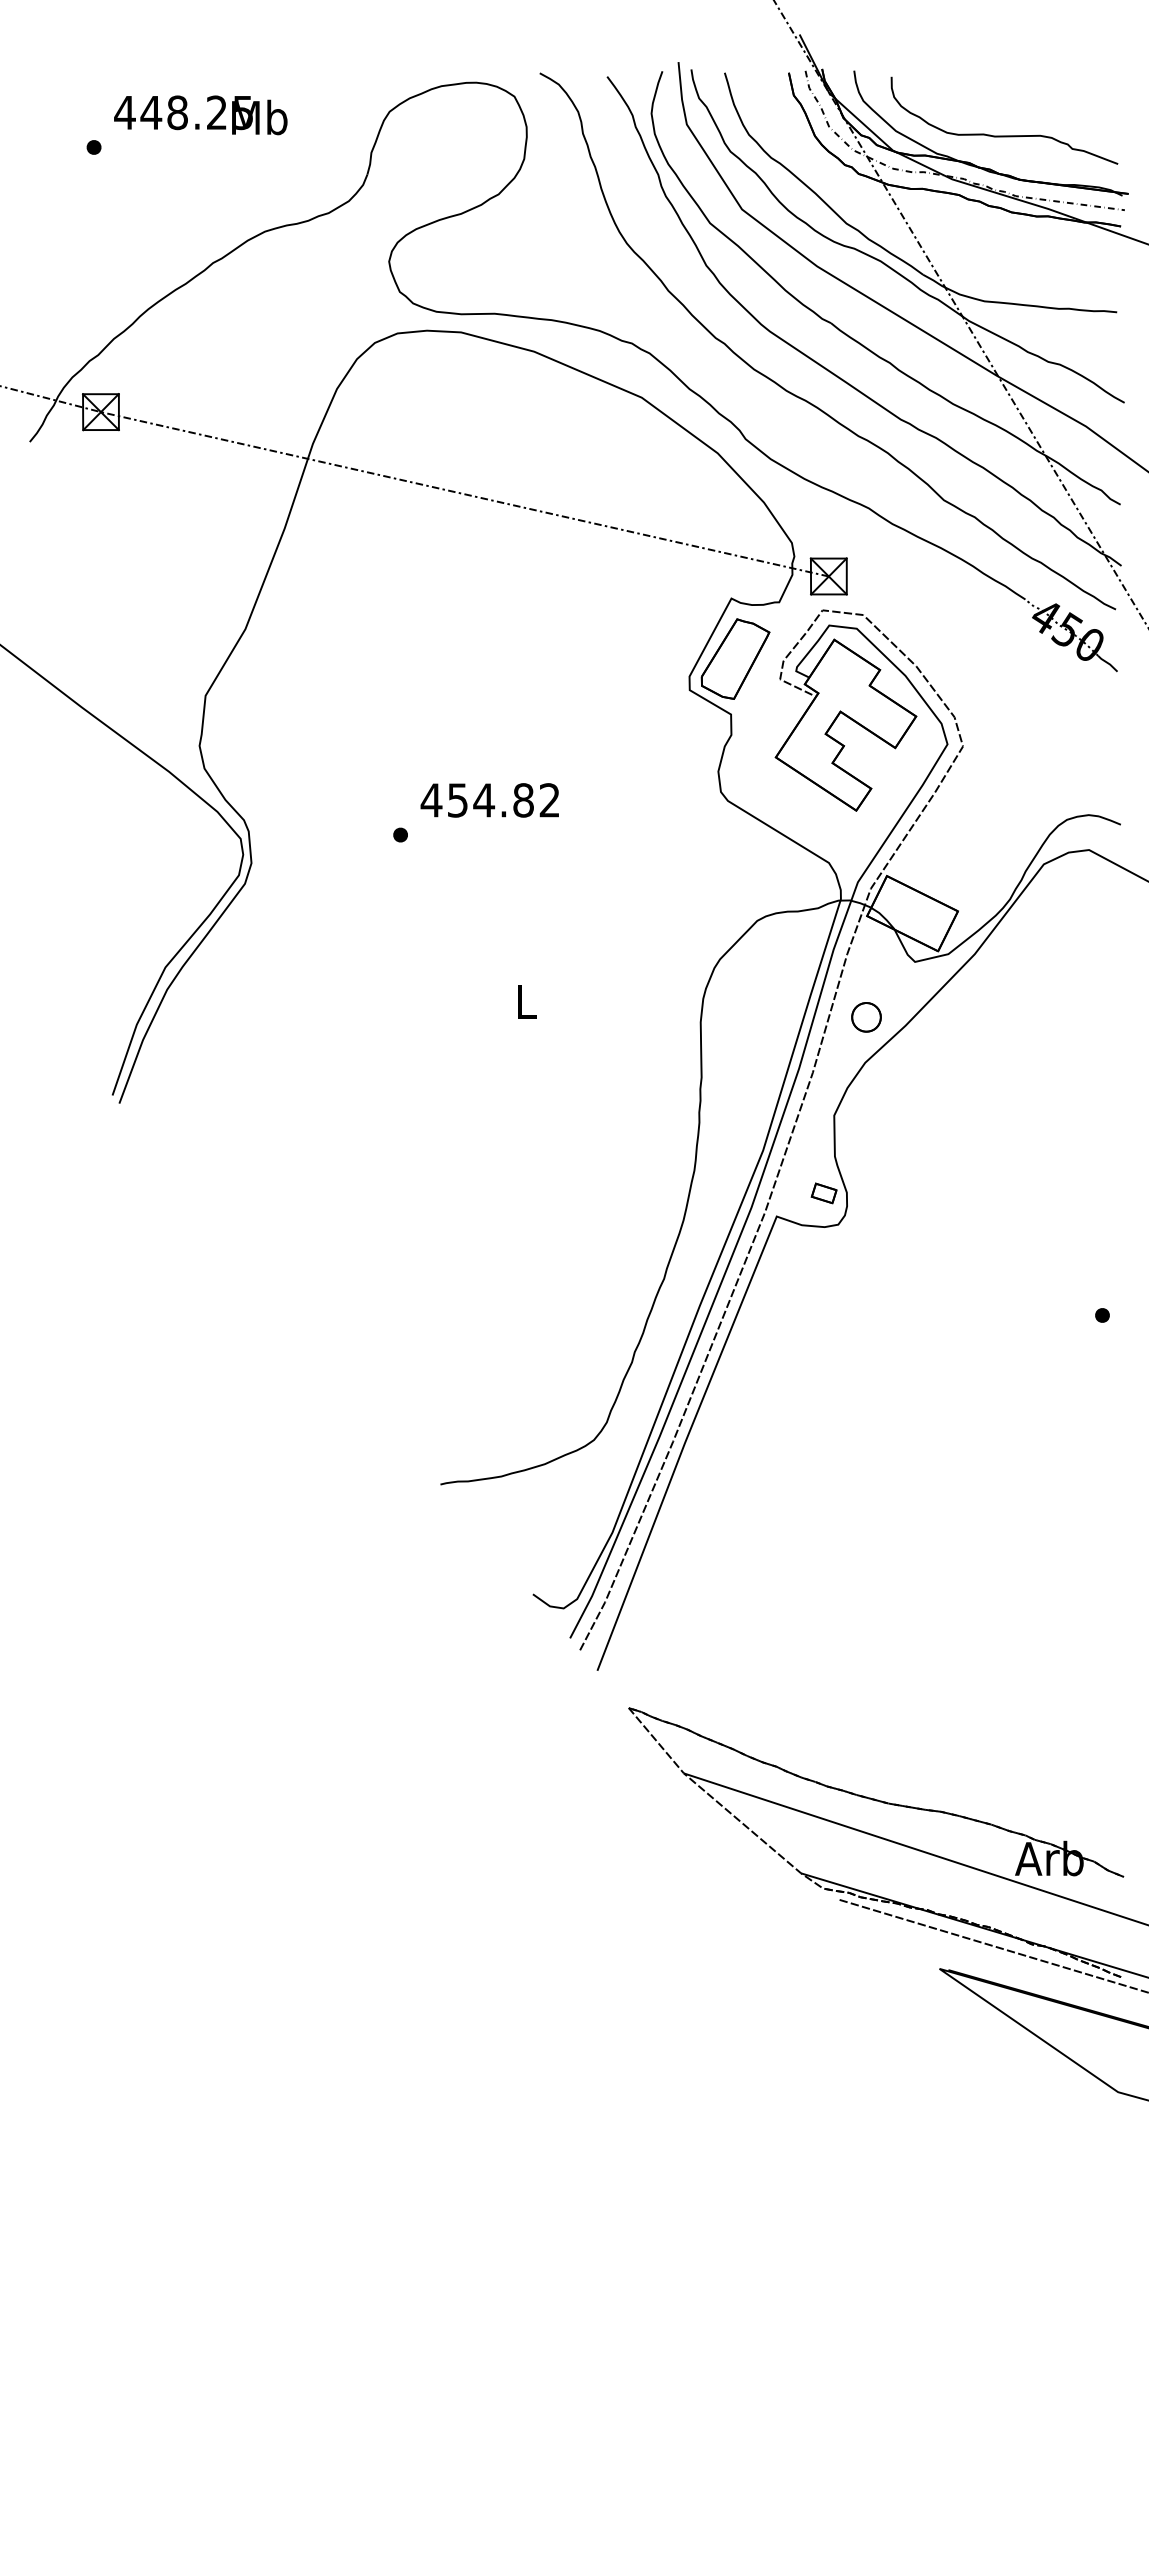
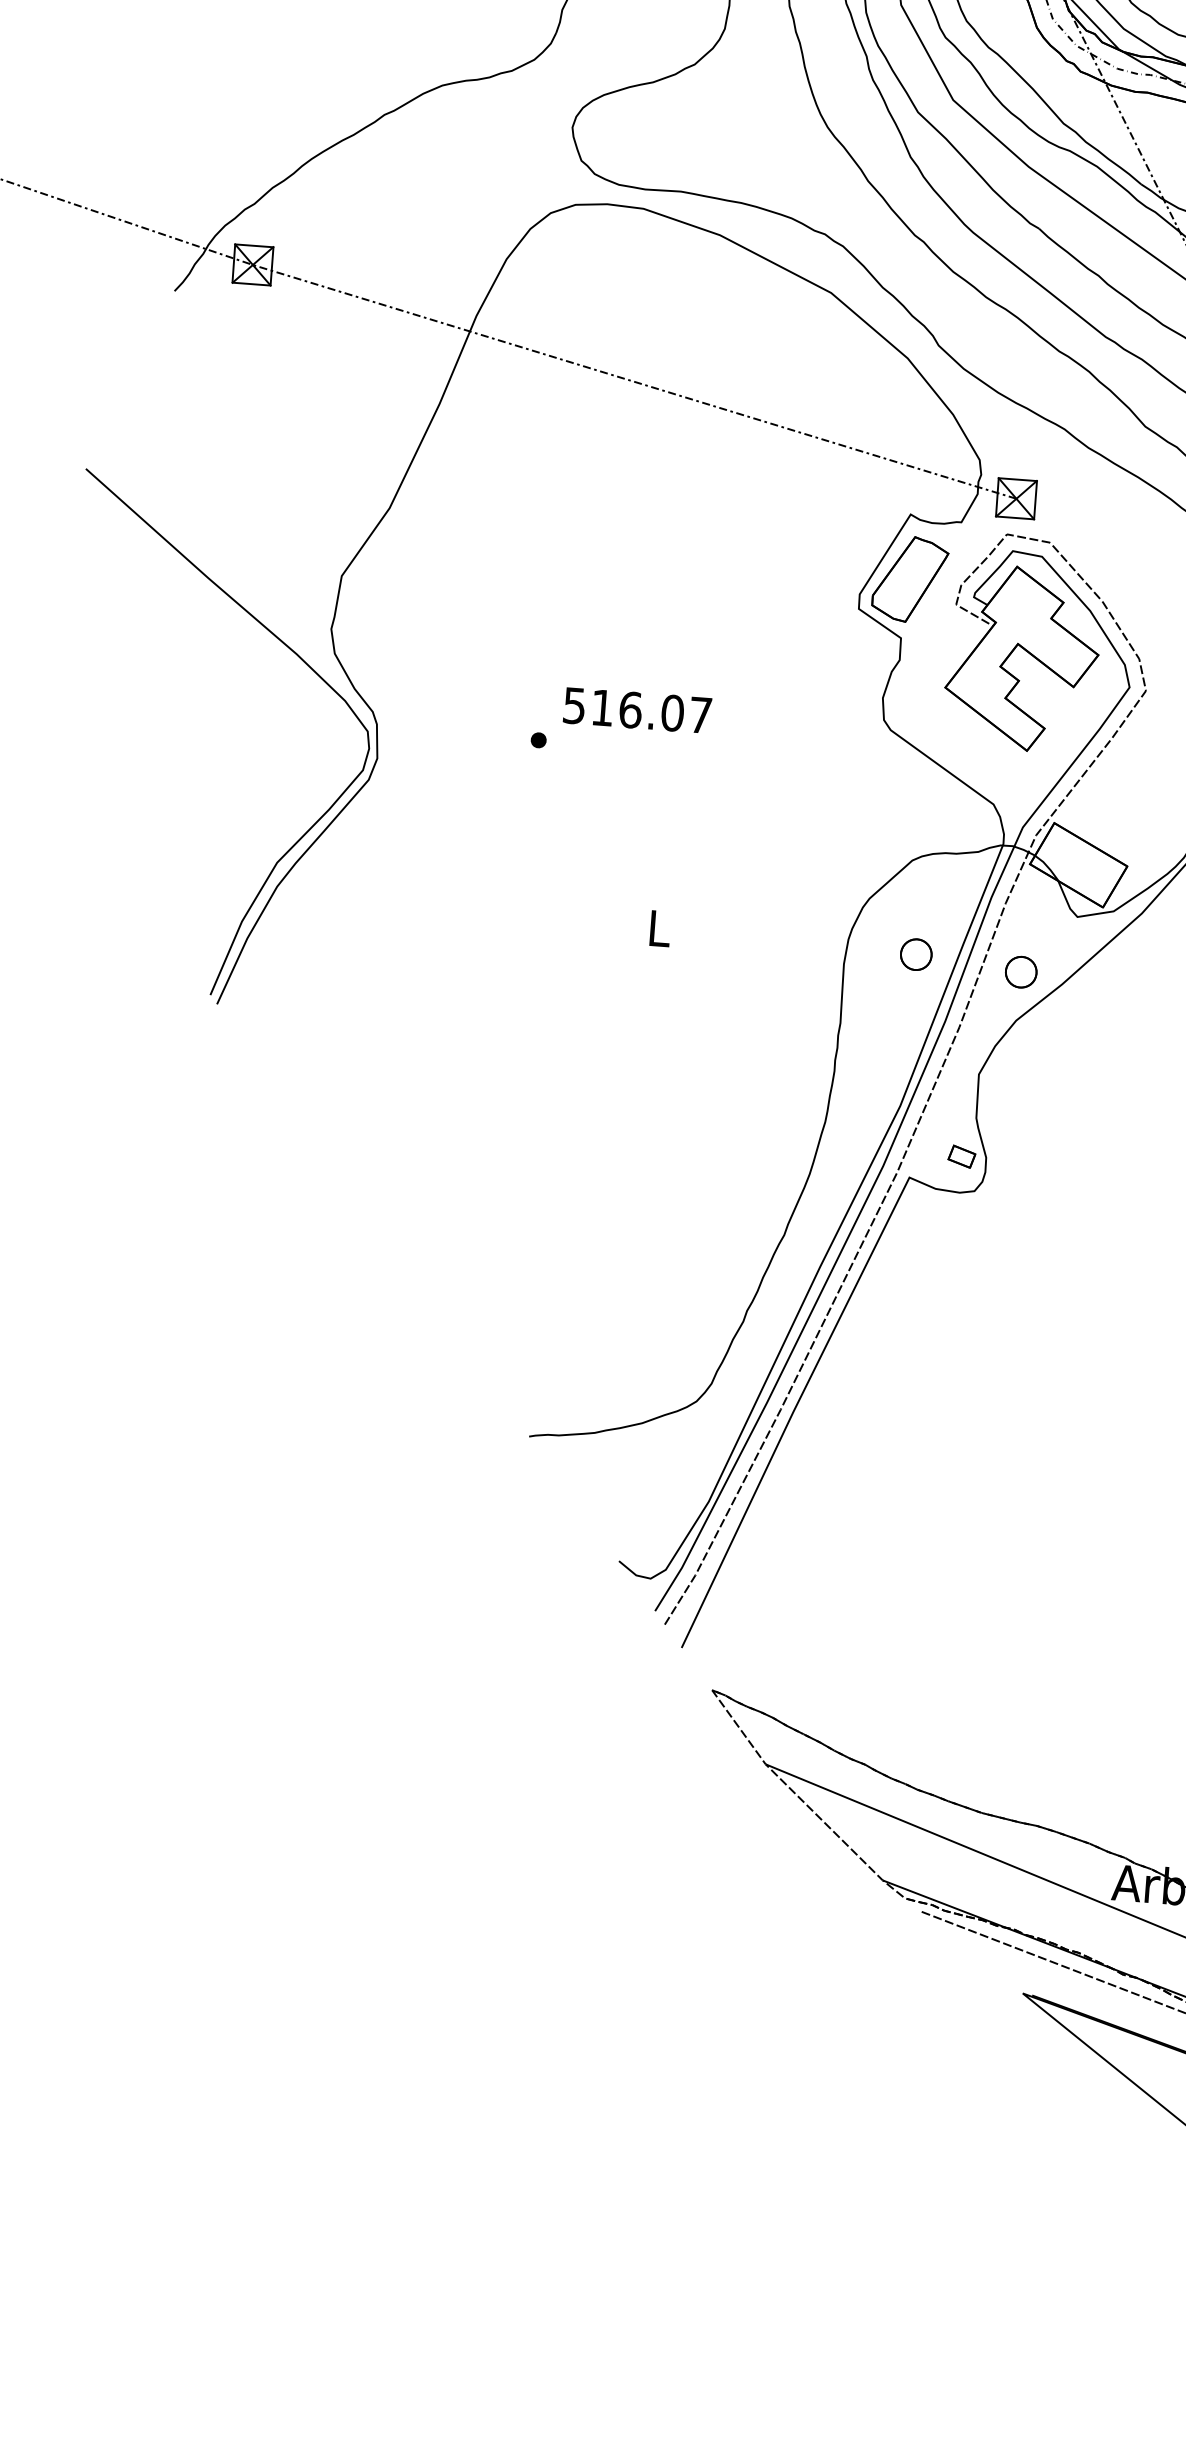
text: (489, 800) -> (636, 710), 454.82 -> 516.07
part: (767, 1008) -> (916, 954), added

